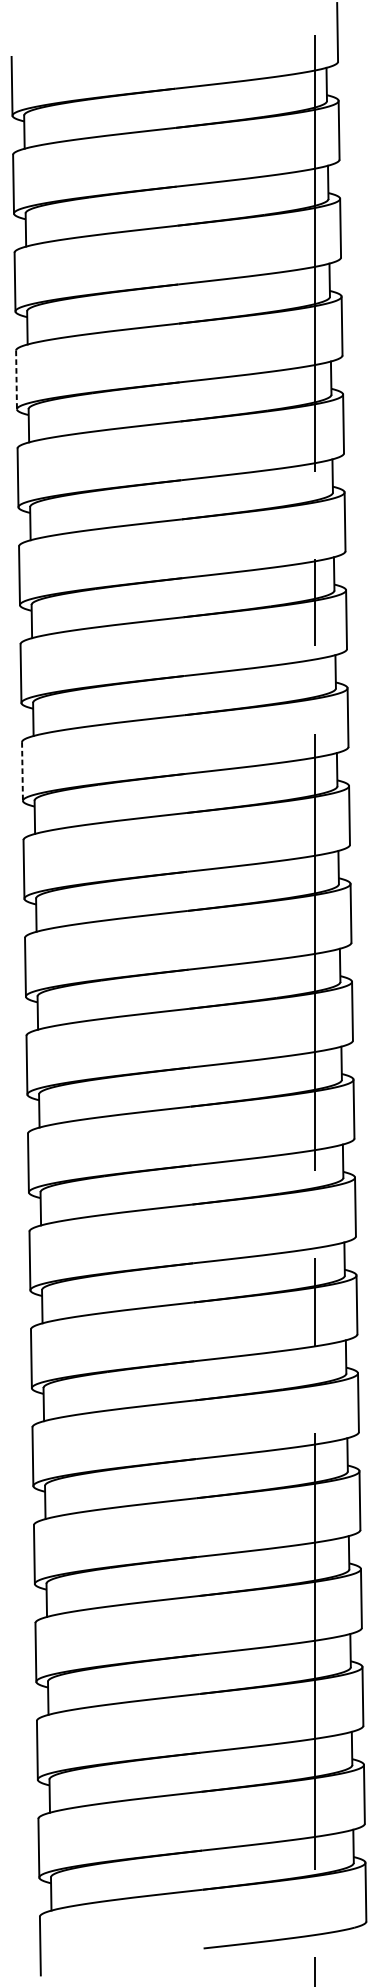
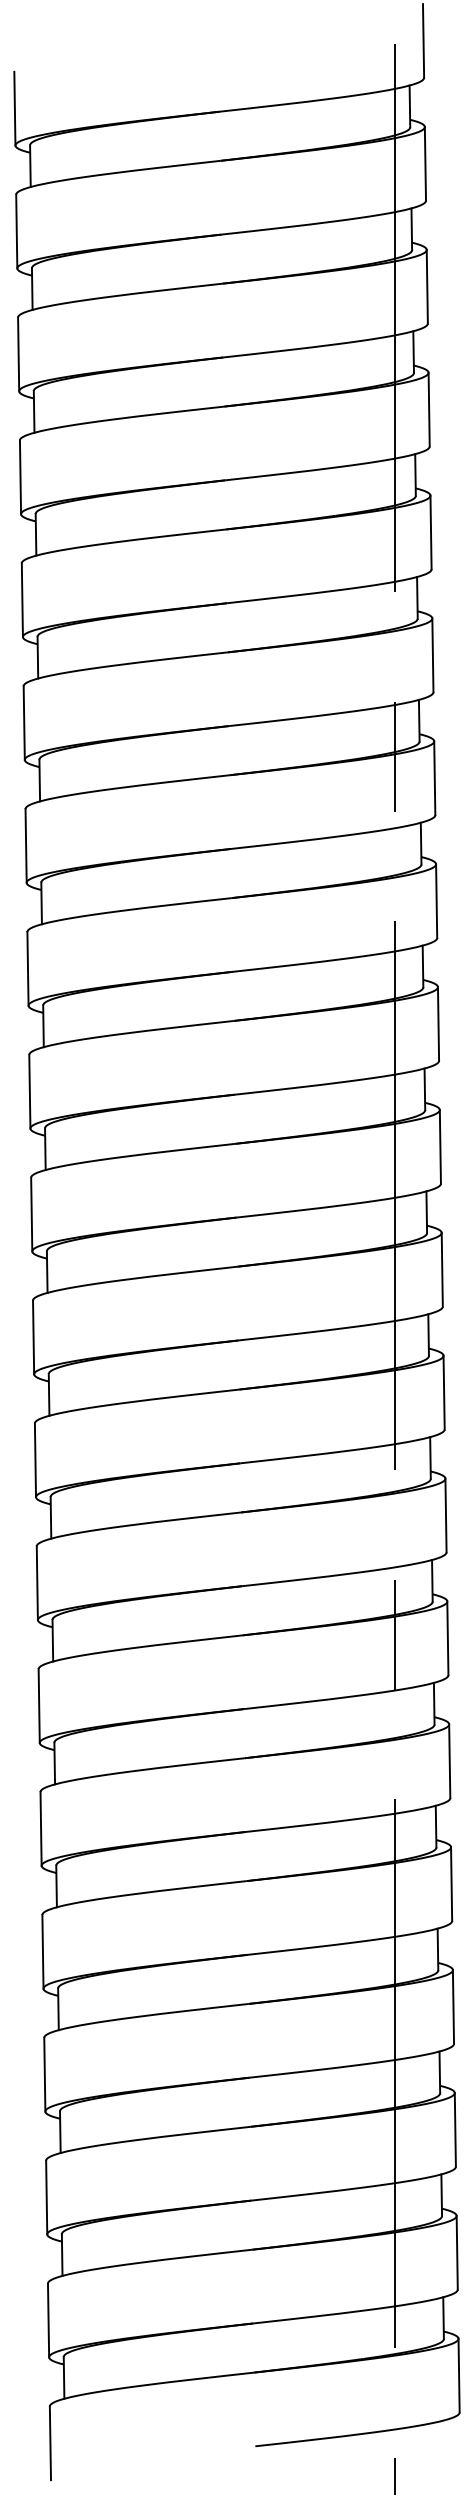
line: (16, 380) -> (20, 477), dashed -> solid
line: (22, 771) -> (27, 968), dashed -> solid

